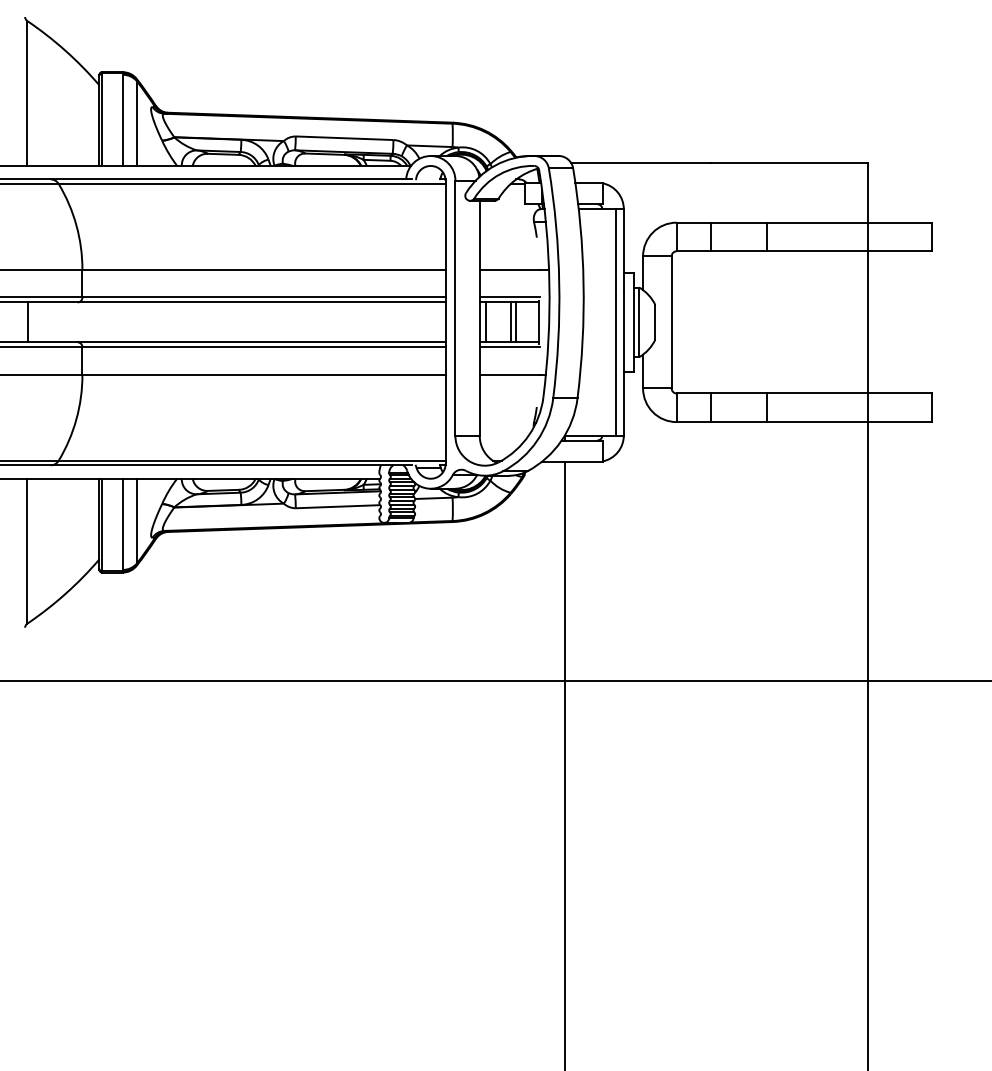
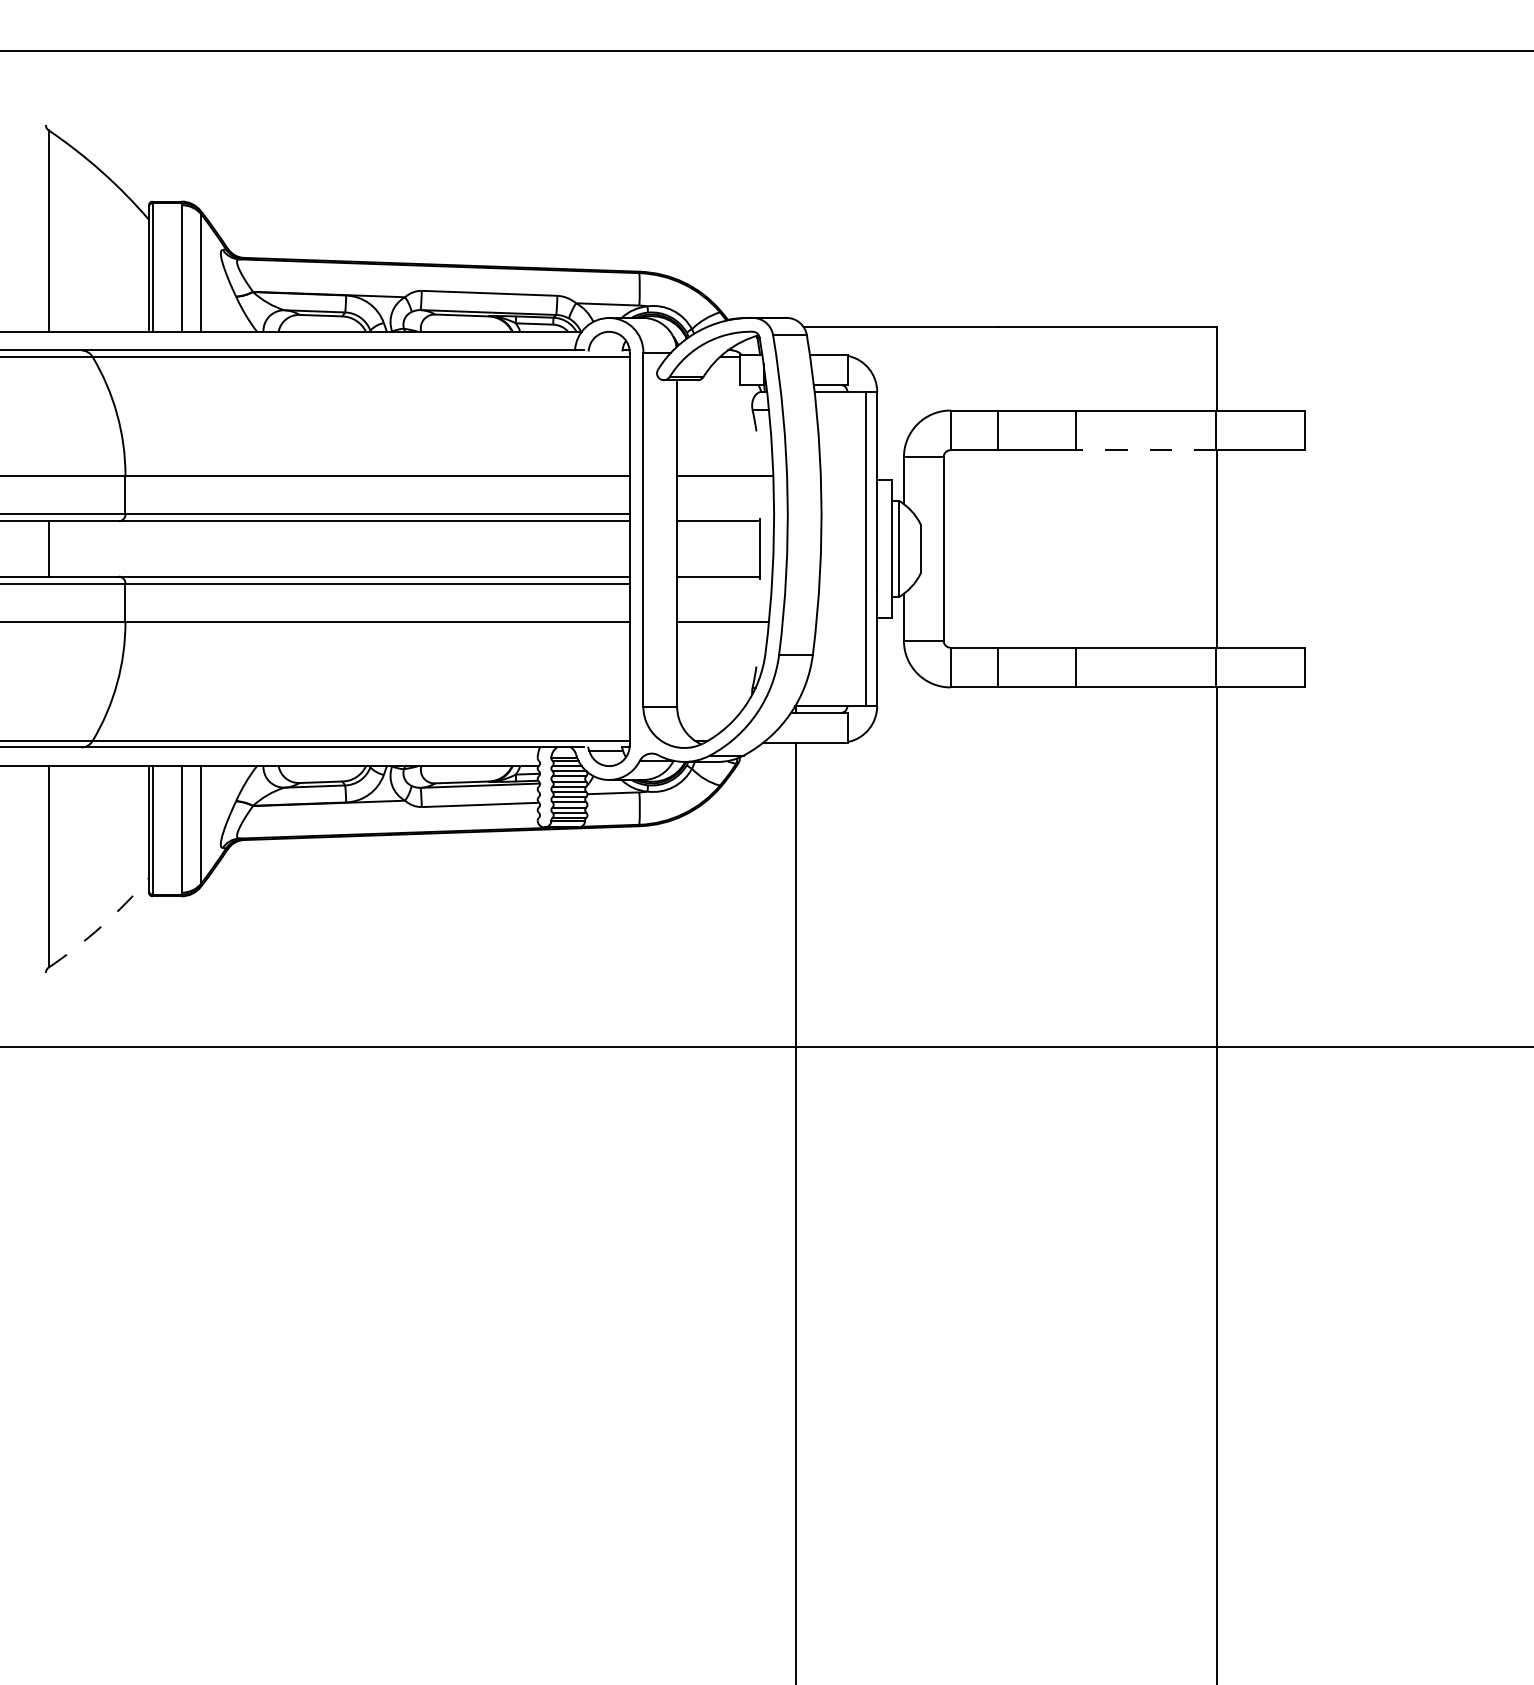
line: (817, 251) -> (1146, 450), solid -> dashed
line: (510, 297) -> (719, 514), removed
line: (485, 322) -> (685, 548), removed
line: (510, 322) -> (720, 548), removed
line: (516, 322) -> (727, 548), removed
line: (510, 347) -> (719, 583), removed
arc: (65, 594) -> (101, 926), solid -> dashed

